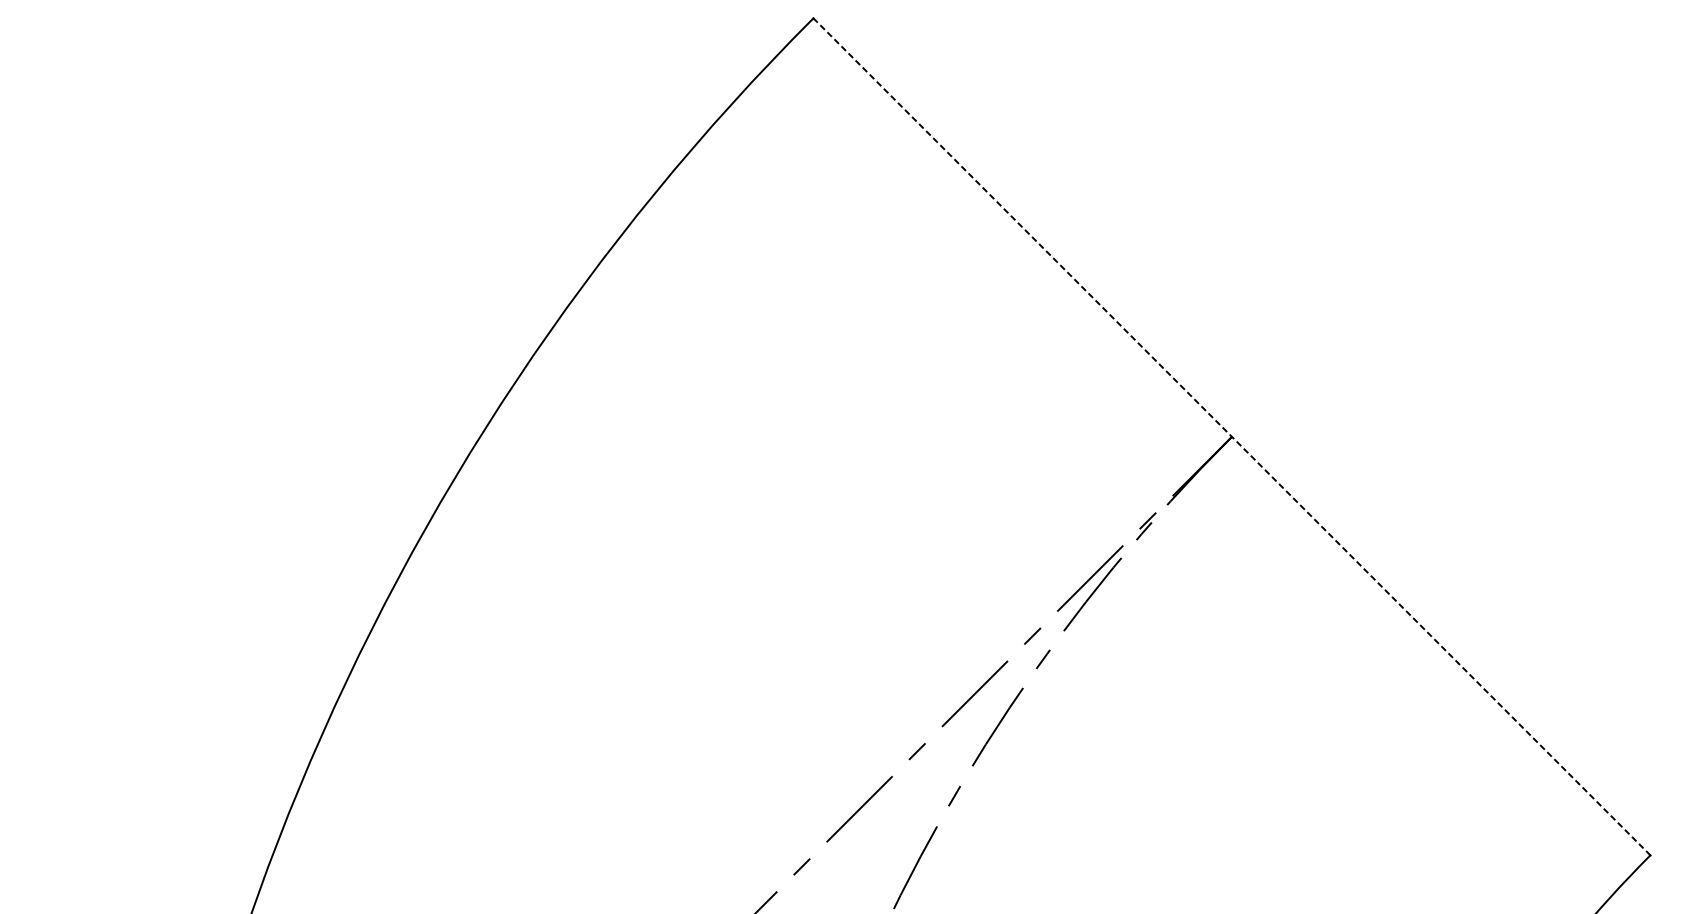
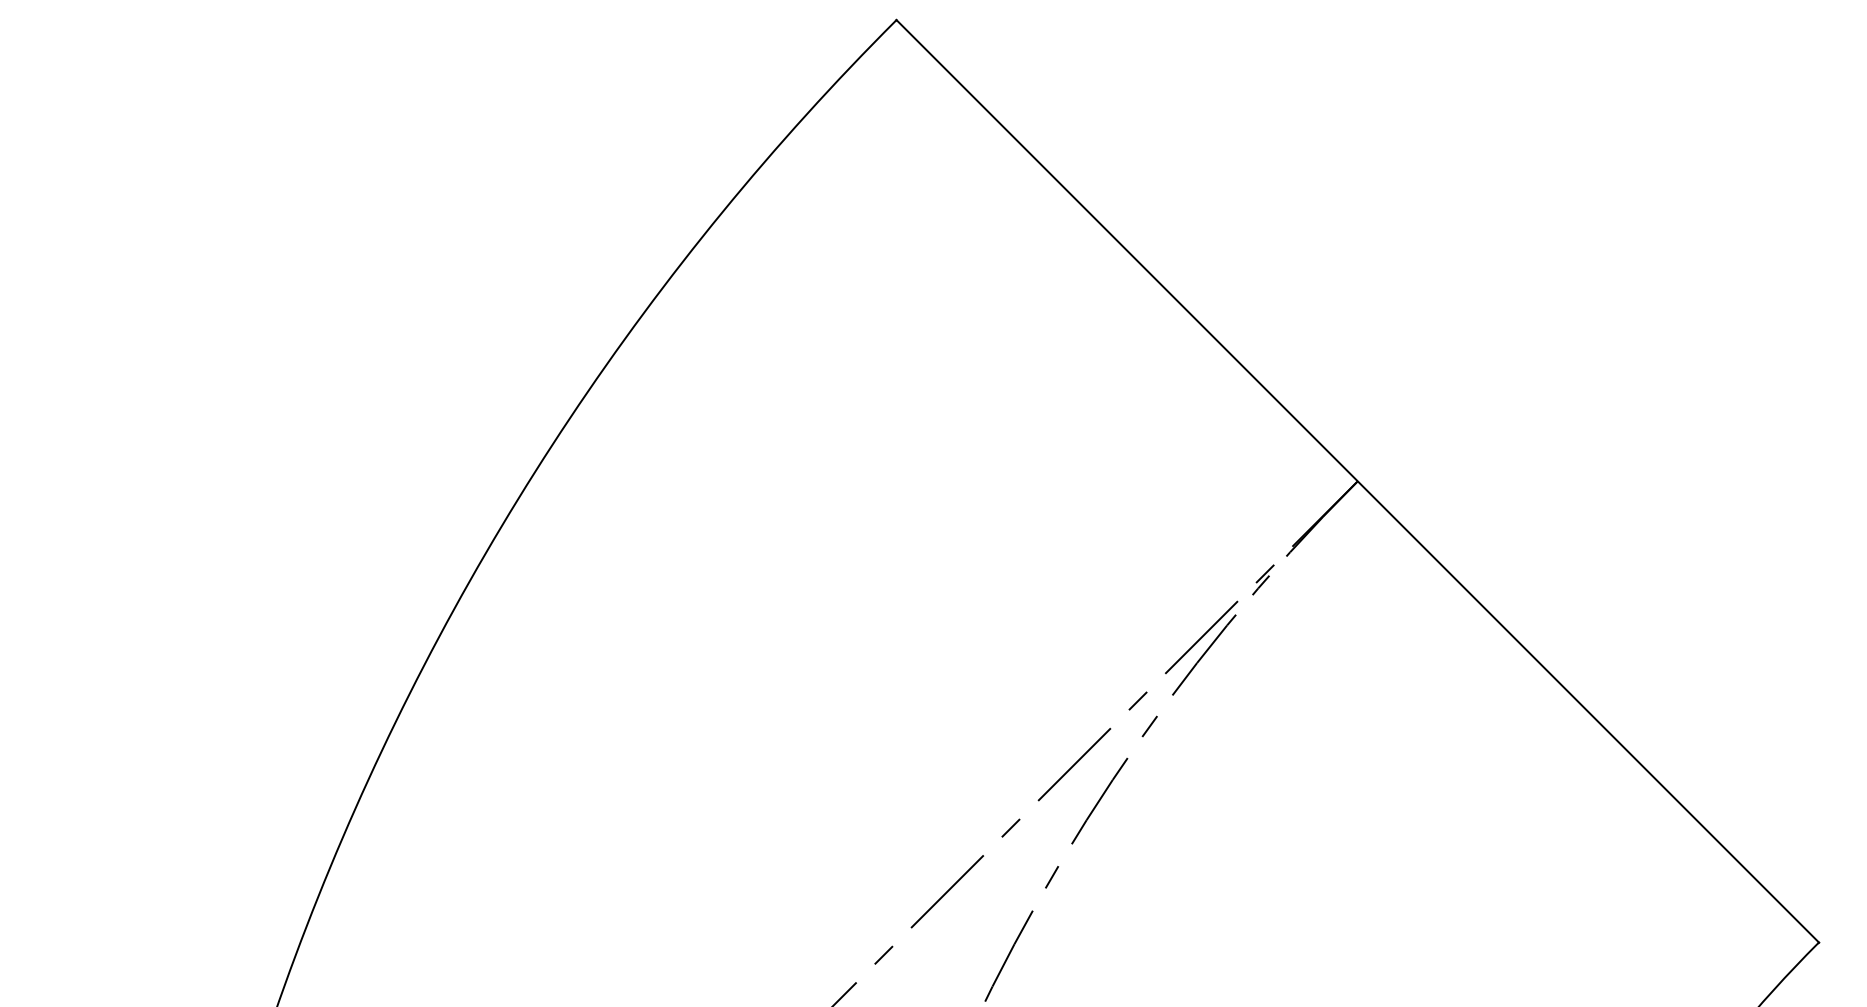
line: (1231, 436) -> (1357, 480), dashed -> solid

